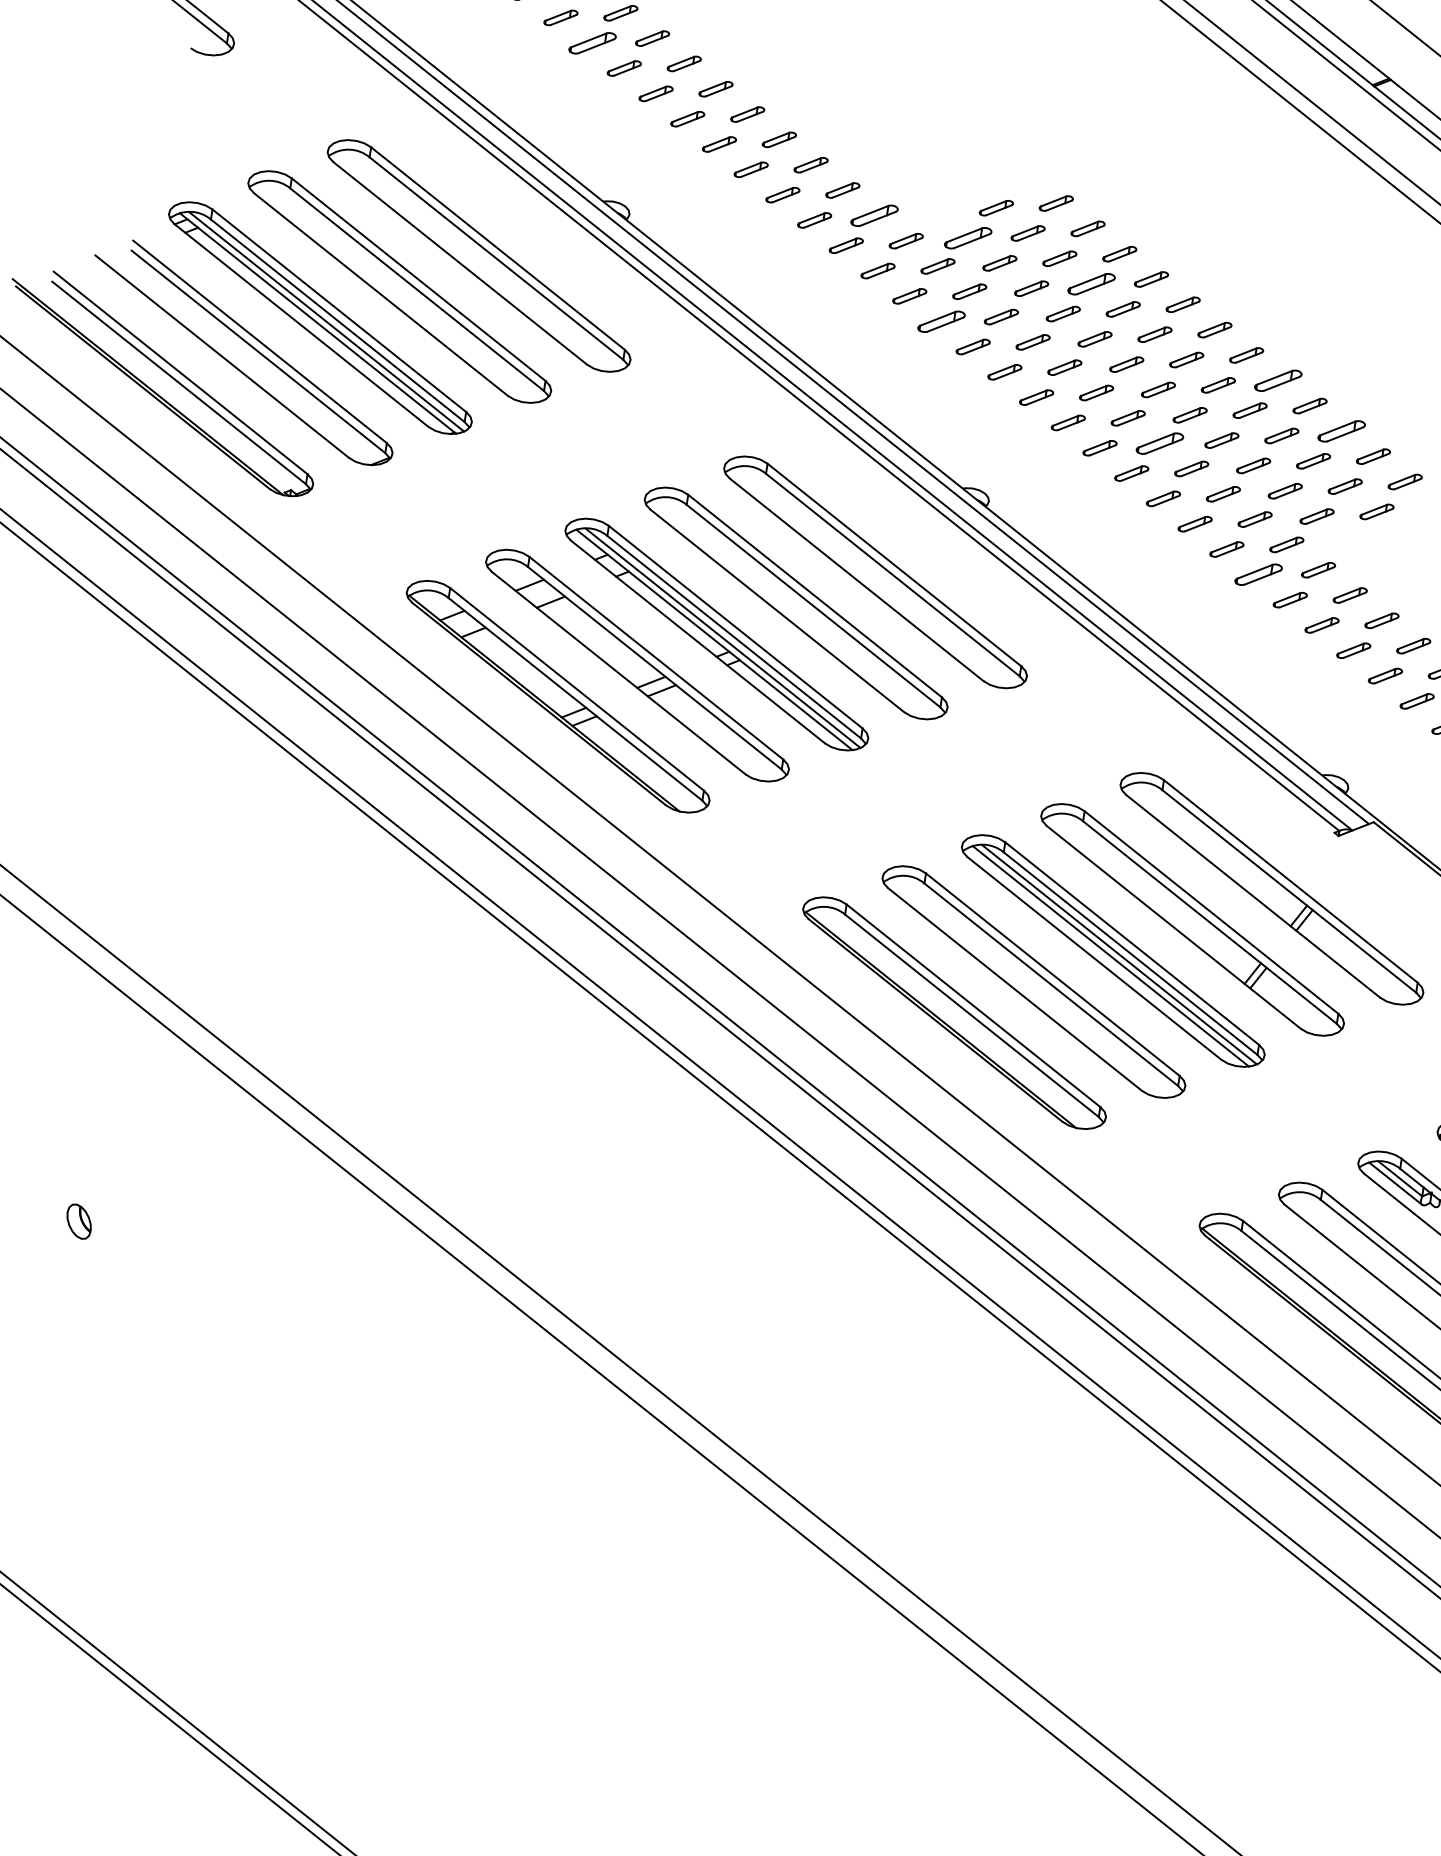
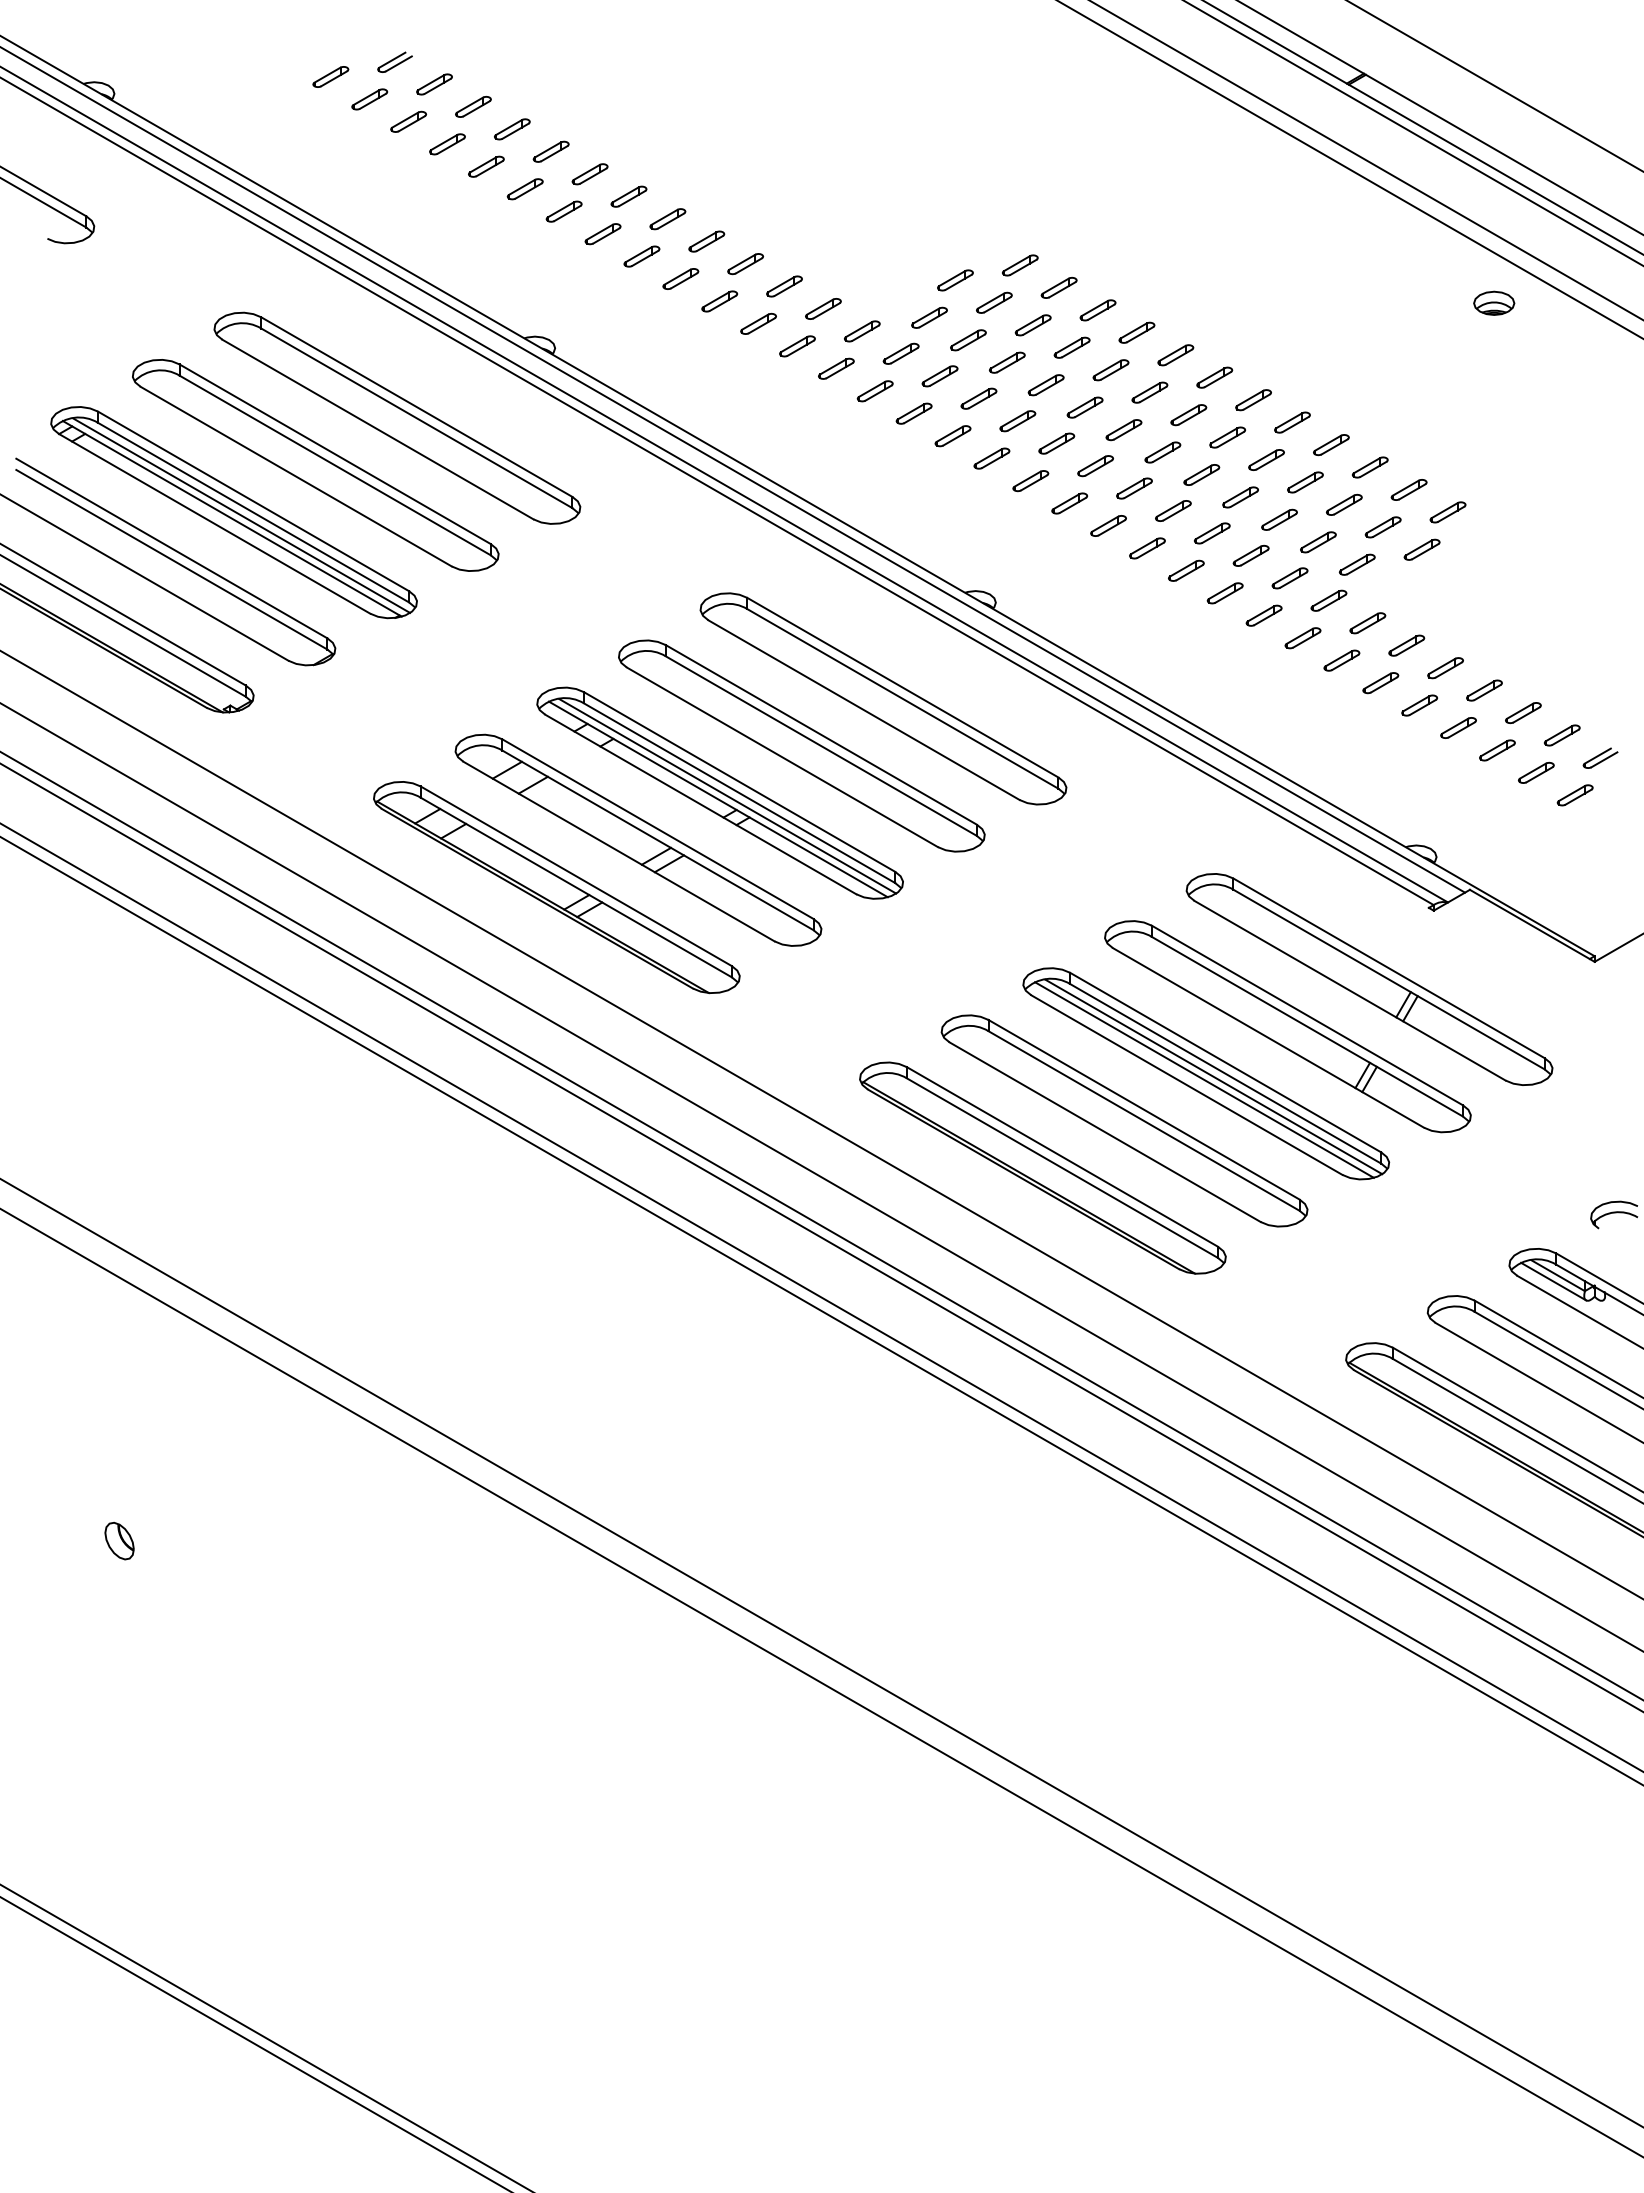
part: (592, 42) -> (486, 166), size x0.71
part: (874, 215) -> (823, 308), size x0.71
part: (968, 237) -> (929, 317), size x0.71
part: (1091, 283) -> (1071, 347), size x0.71
part: (940, 321) -> (913, 413), size x0.71
part: (1278, 380) -> (1292, 422), size x0.71
part: (1341, 431) -> (1370, 467), size x0.71
part: (1160, 443) -> (1173, 510), size x0.71
part: (1258, 575) -> (1302, 638), size x0.71

